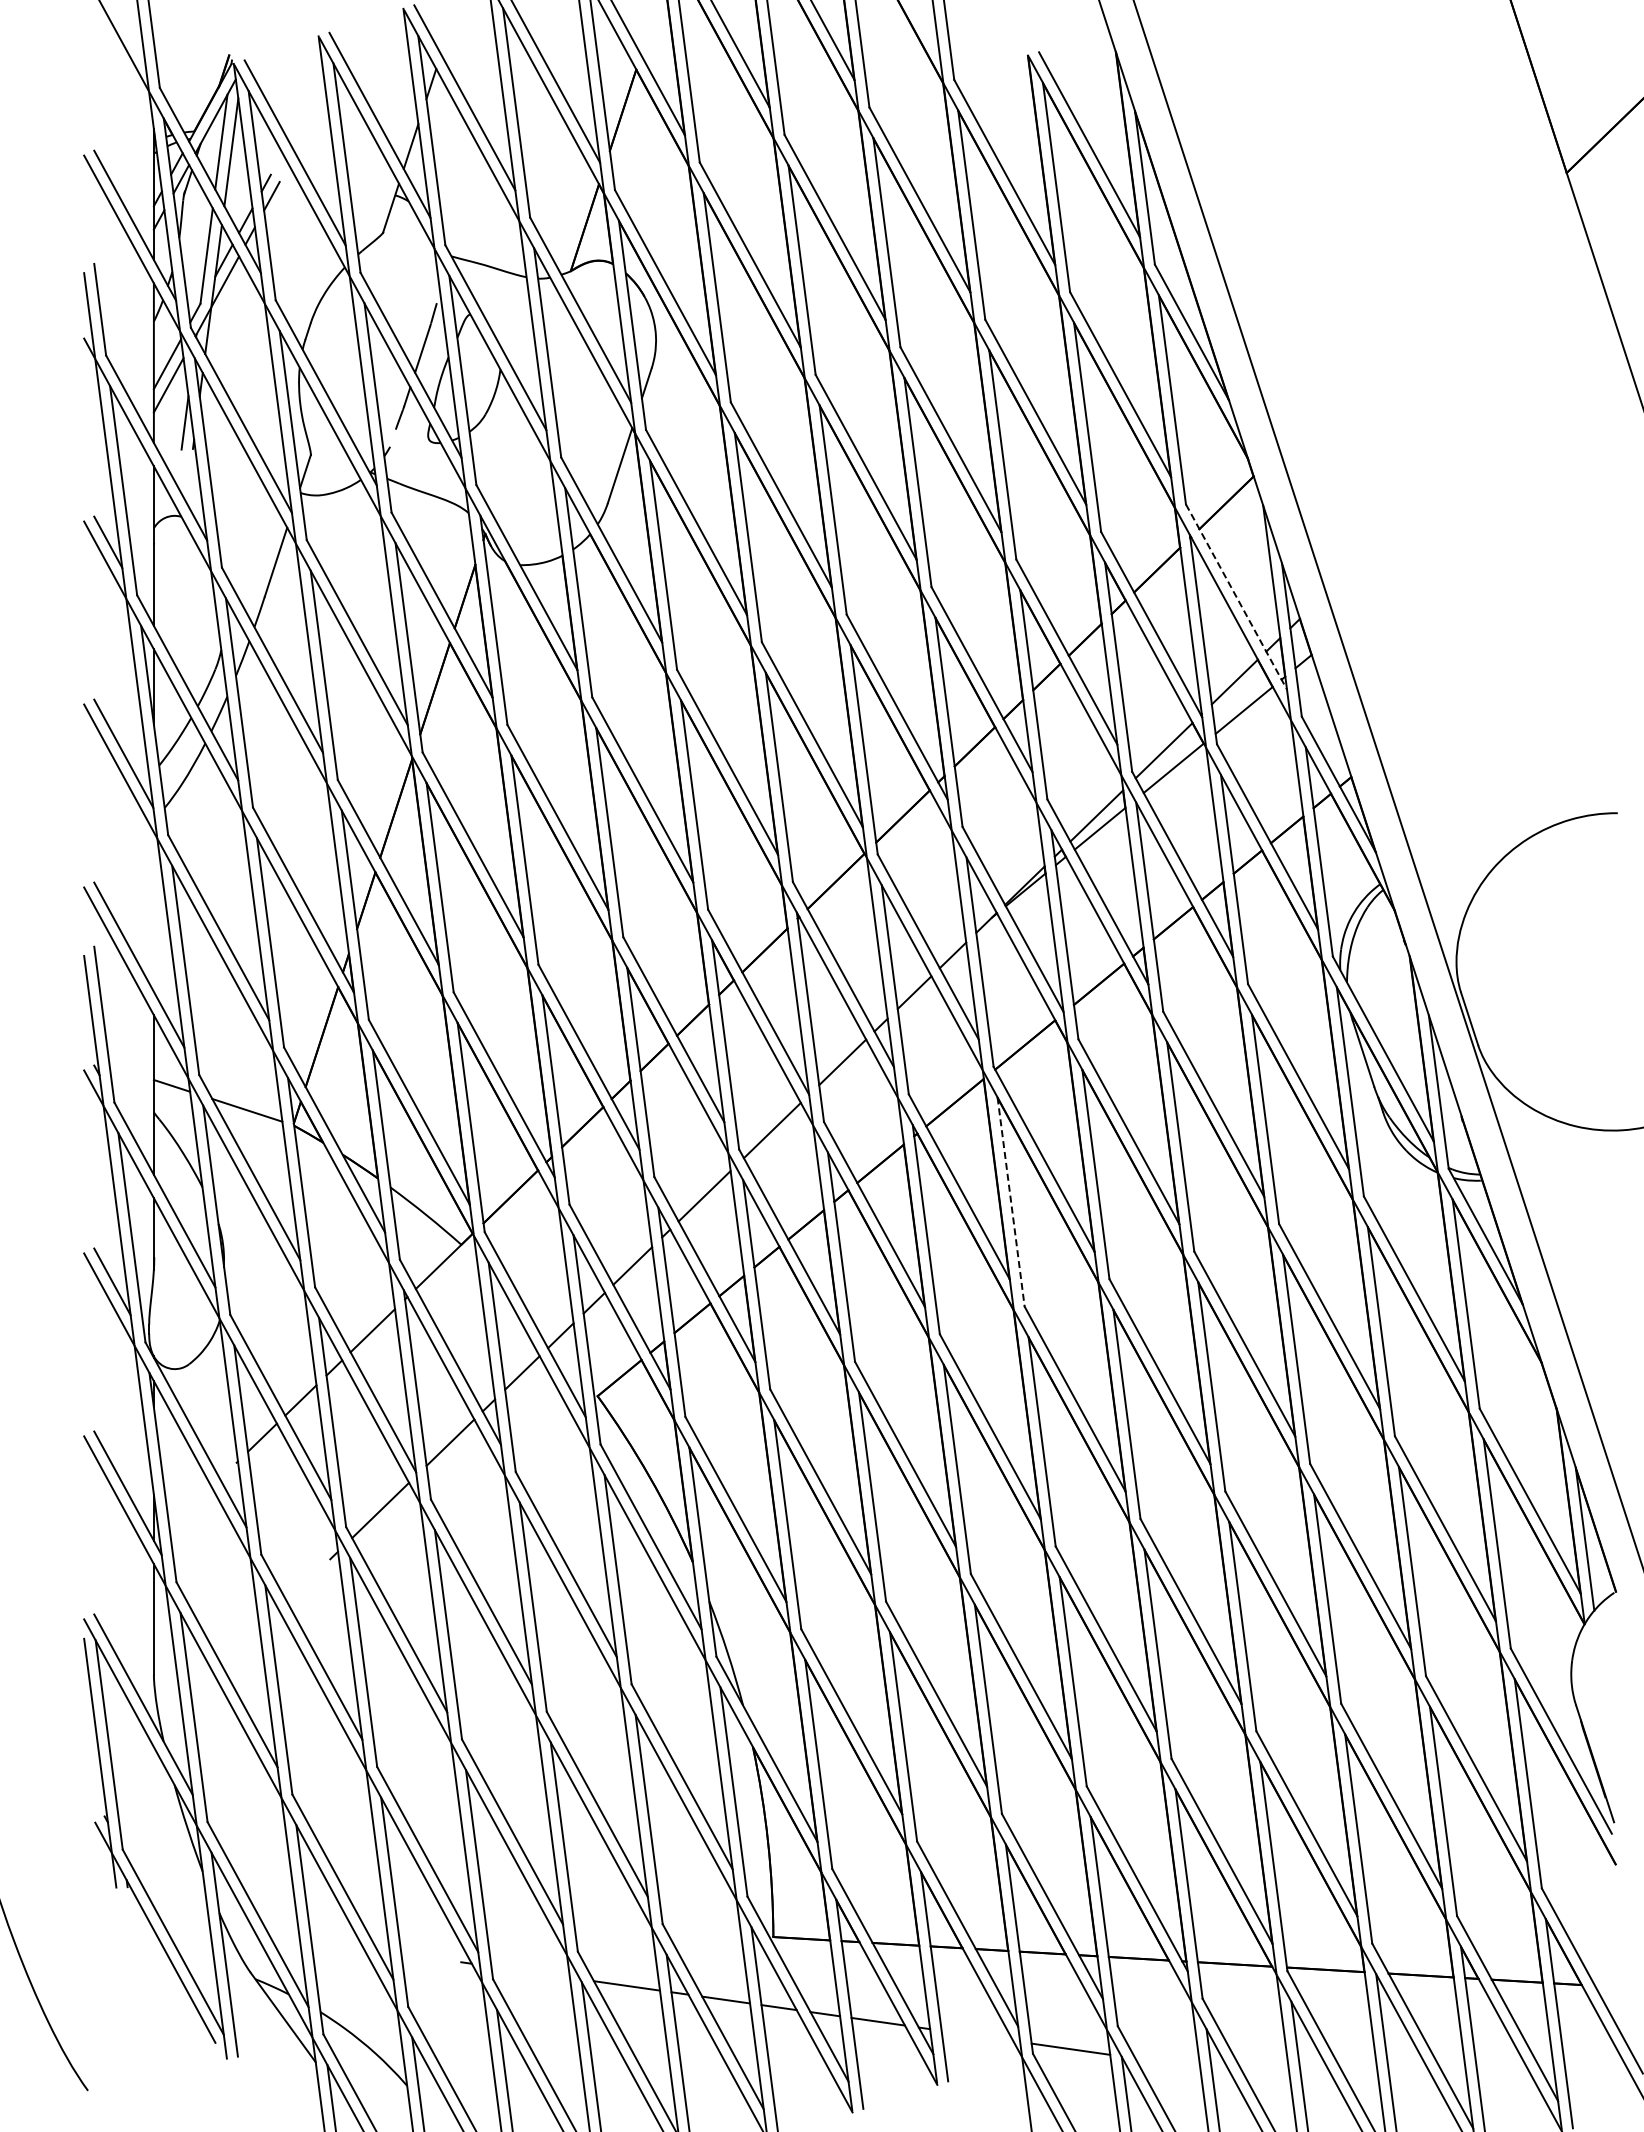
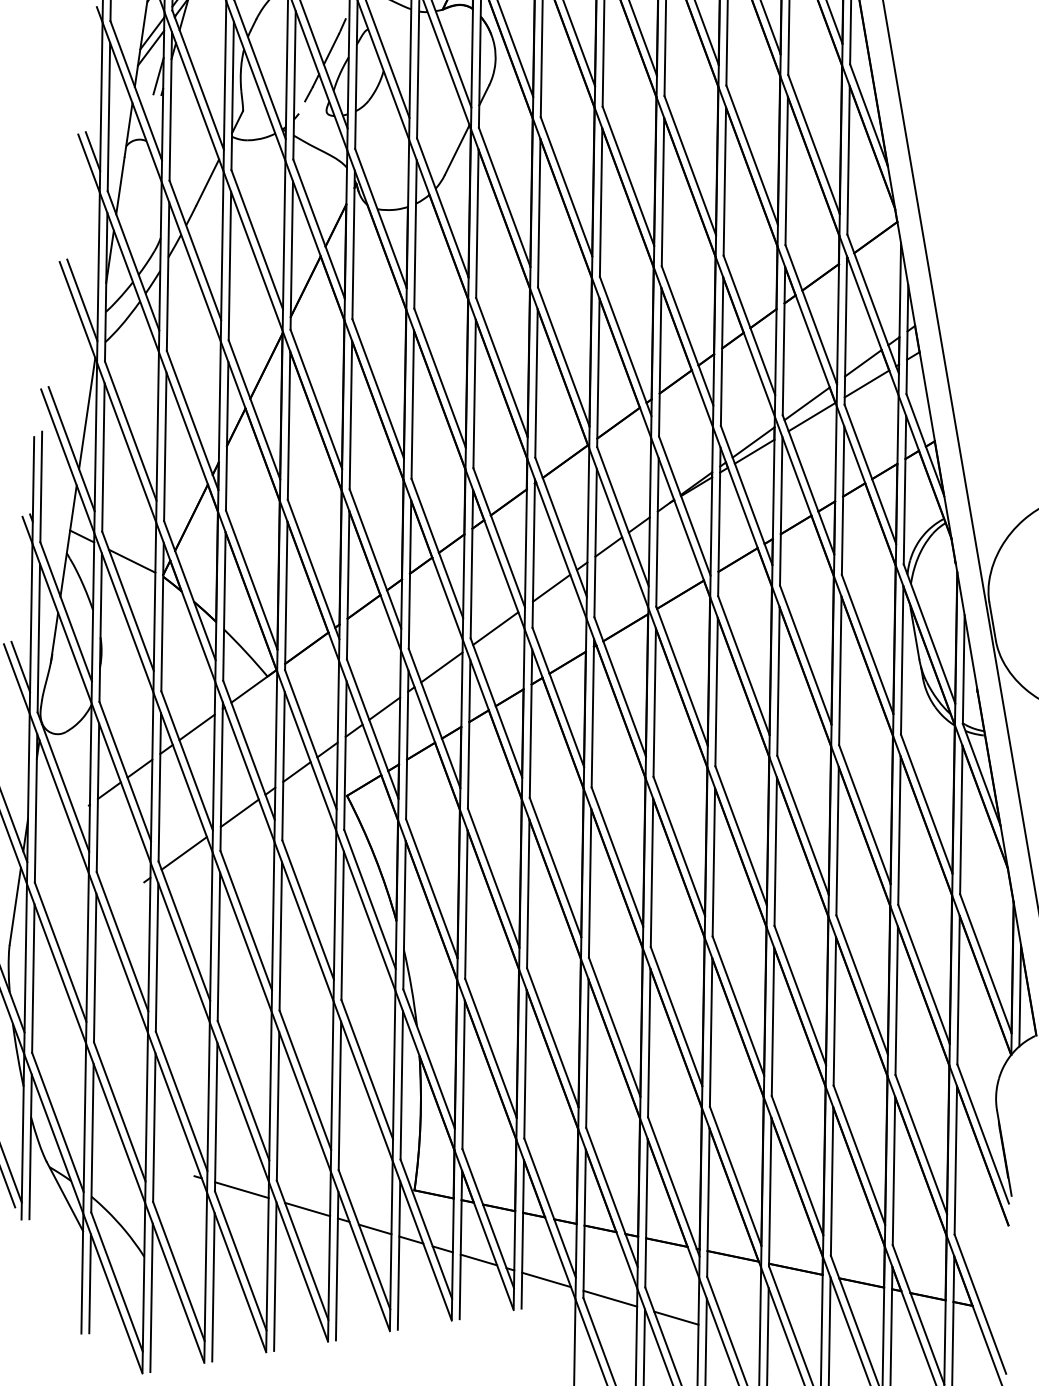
line: (1236, 597) -> (873, 304), dashed -> solid
line: (153, 911) -> (86, 413), added
line: (1011, 1202) -> (654, 703), dashed -> solid
line: (530, 1971) -> (241, 1189), added
line: (977, 2035) -> (546, 1279), added
line: (1167, 2062) -> (676, 1317), added

